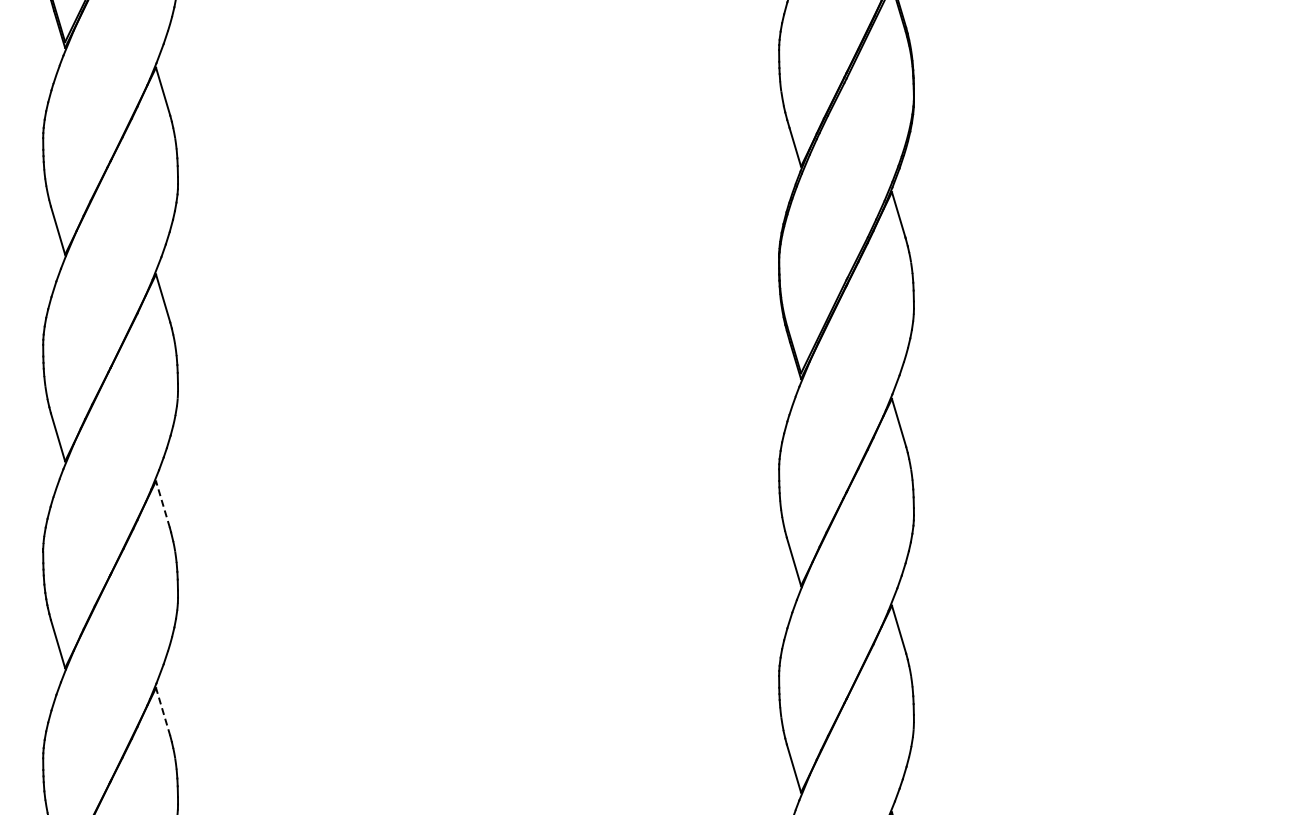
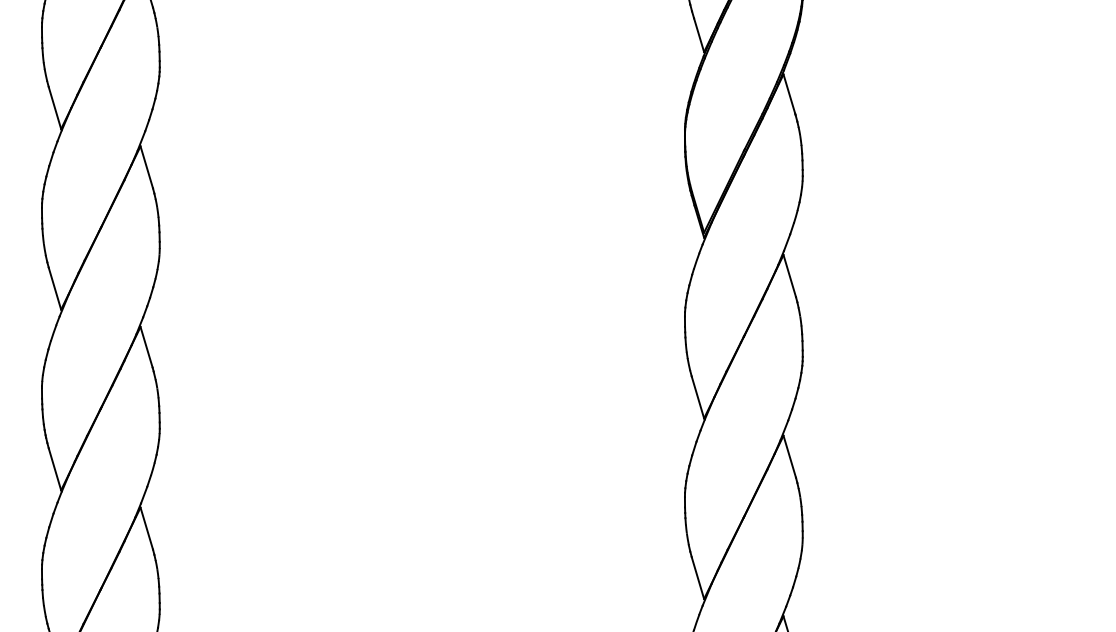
line: (162, 503) -> (146, 346), dashed -> solid
line: (163, 711) -> (147, 528), dashed -> solid

